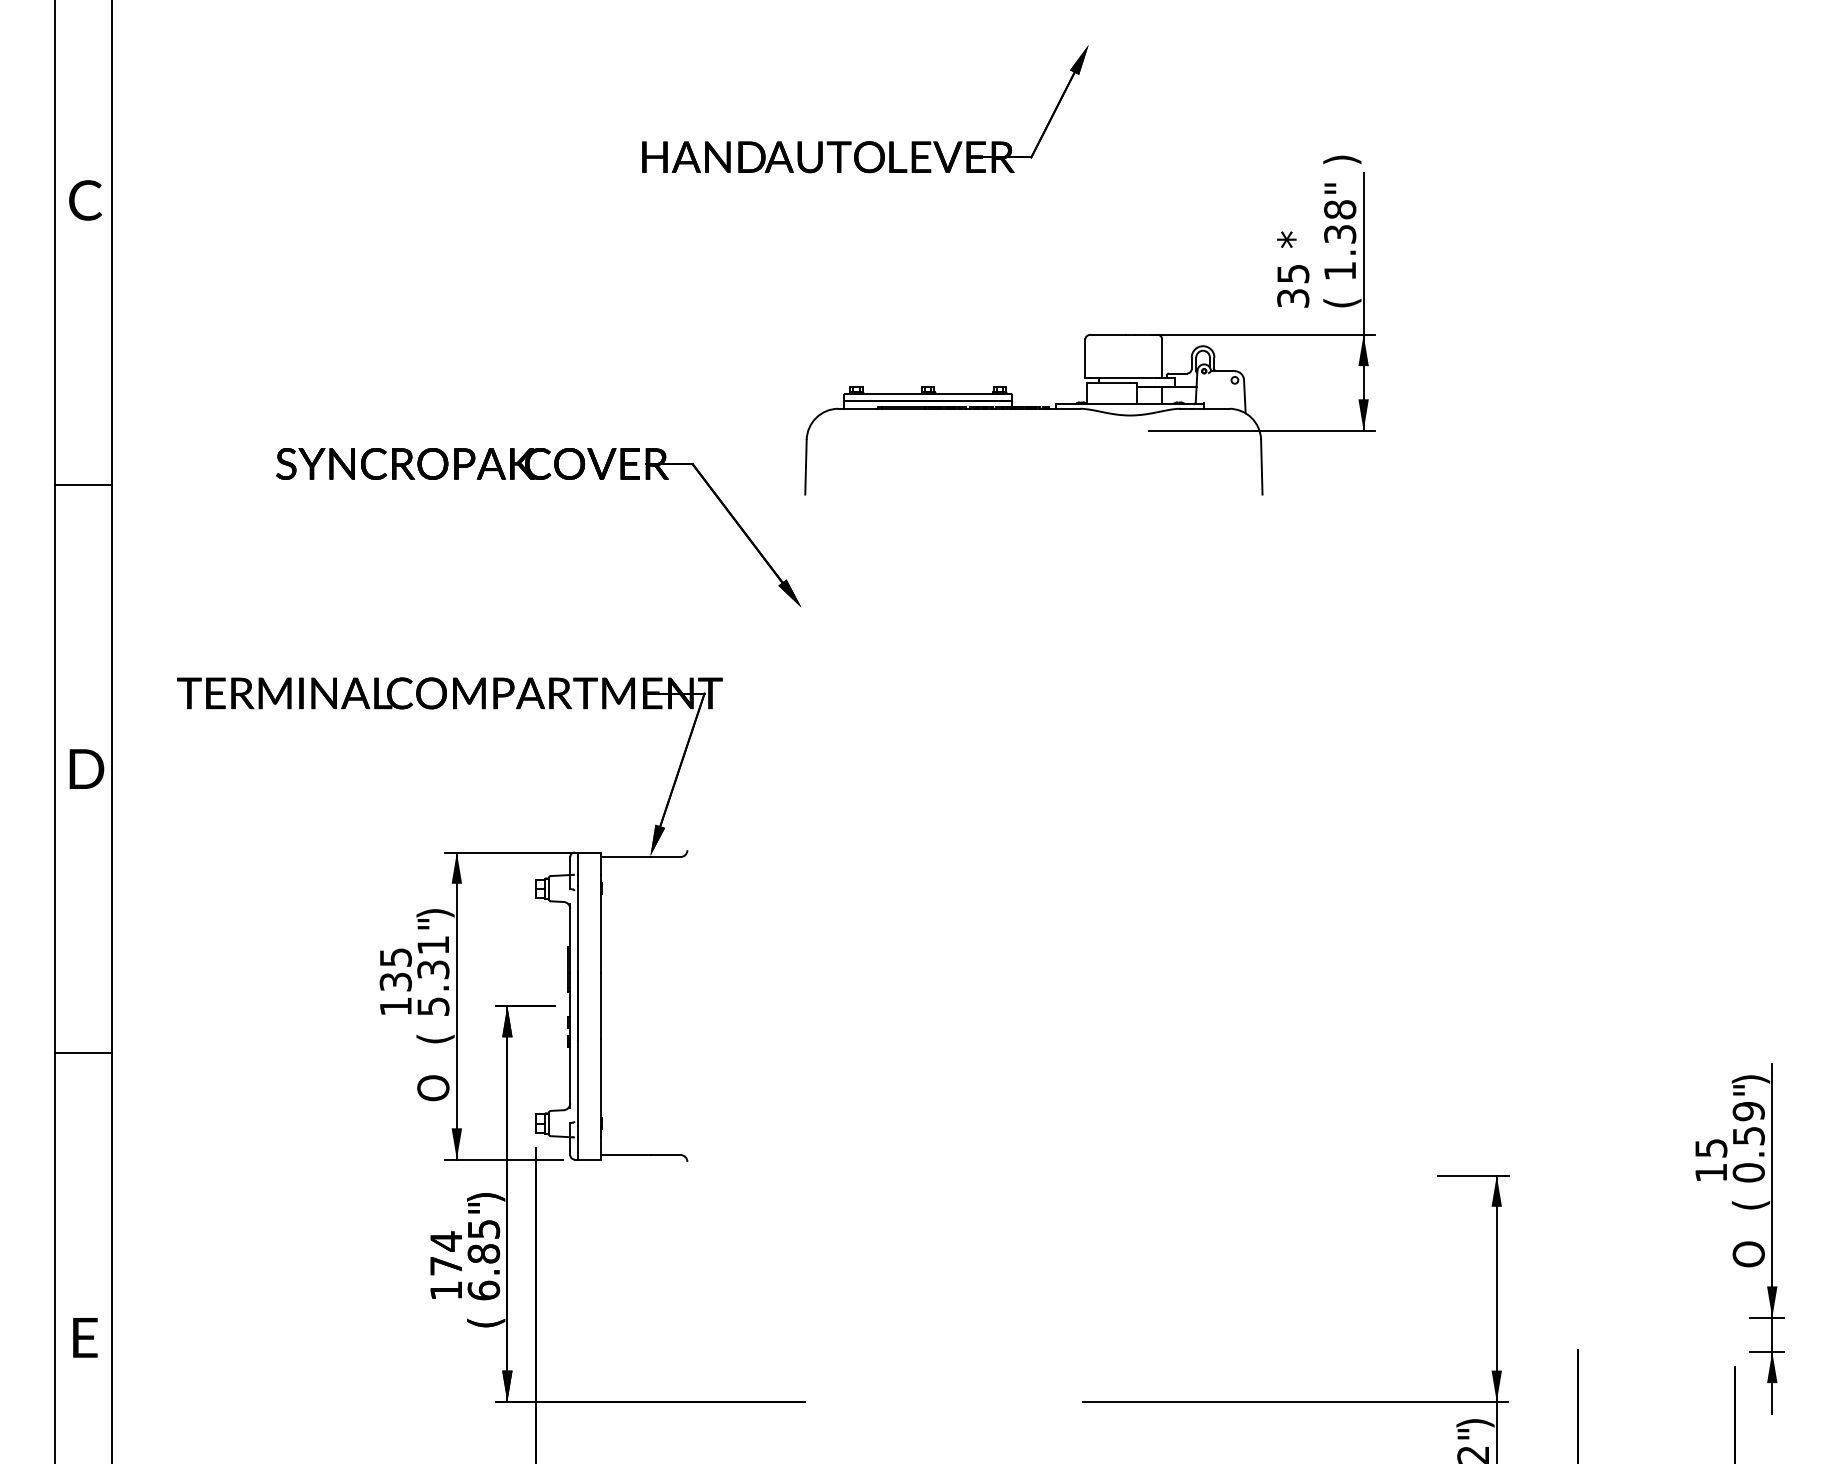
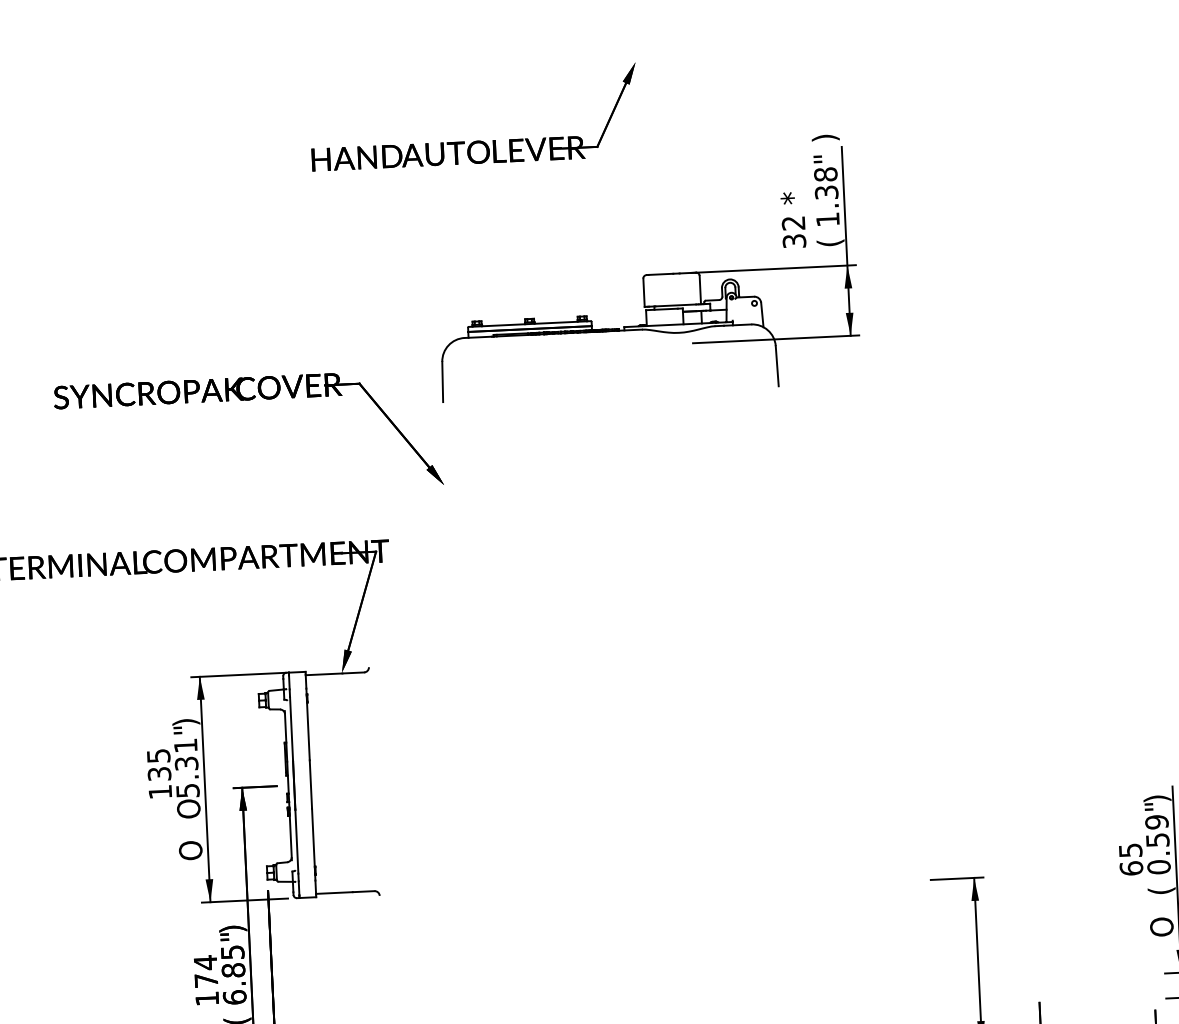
text: (1293, 274) -> (793, 223), 35 -> 32
text: (435, 1031) -> (190, 808), ( -> O
text: (1711, 1172) -> (1131, 868), 15 -> 65

